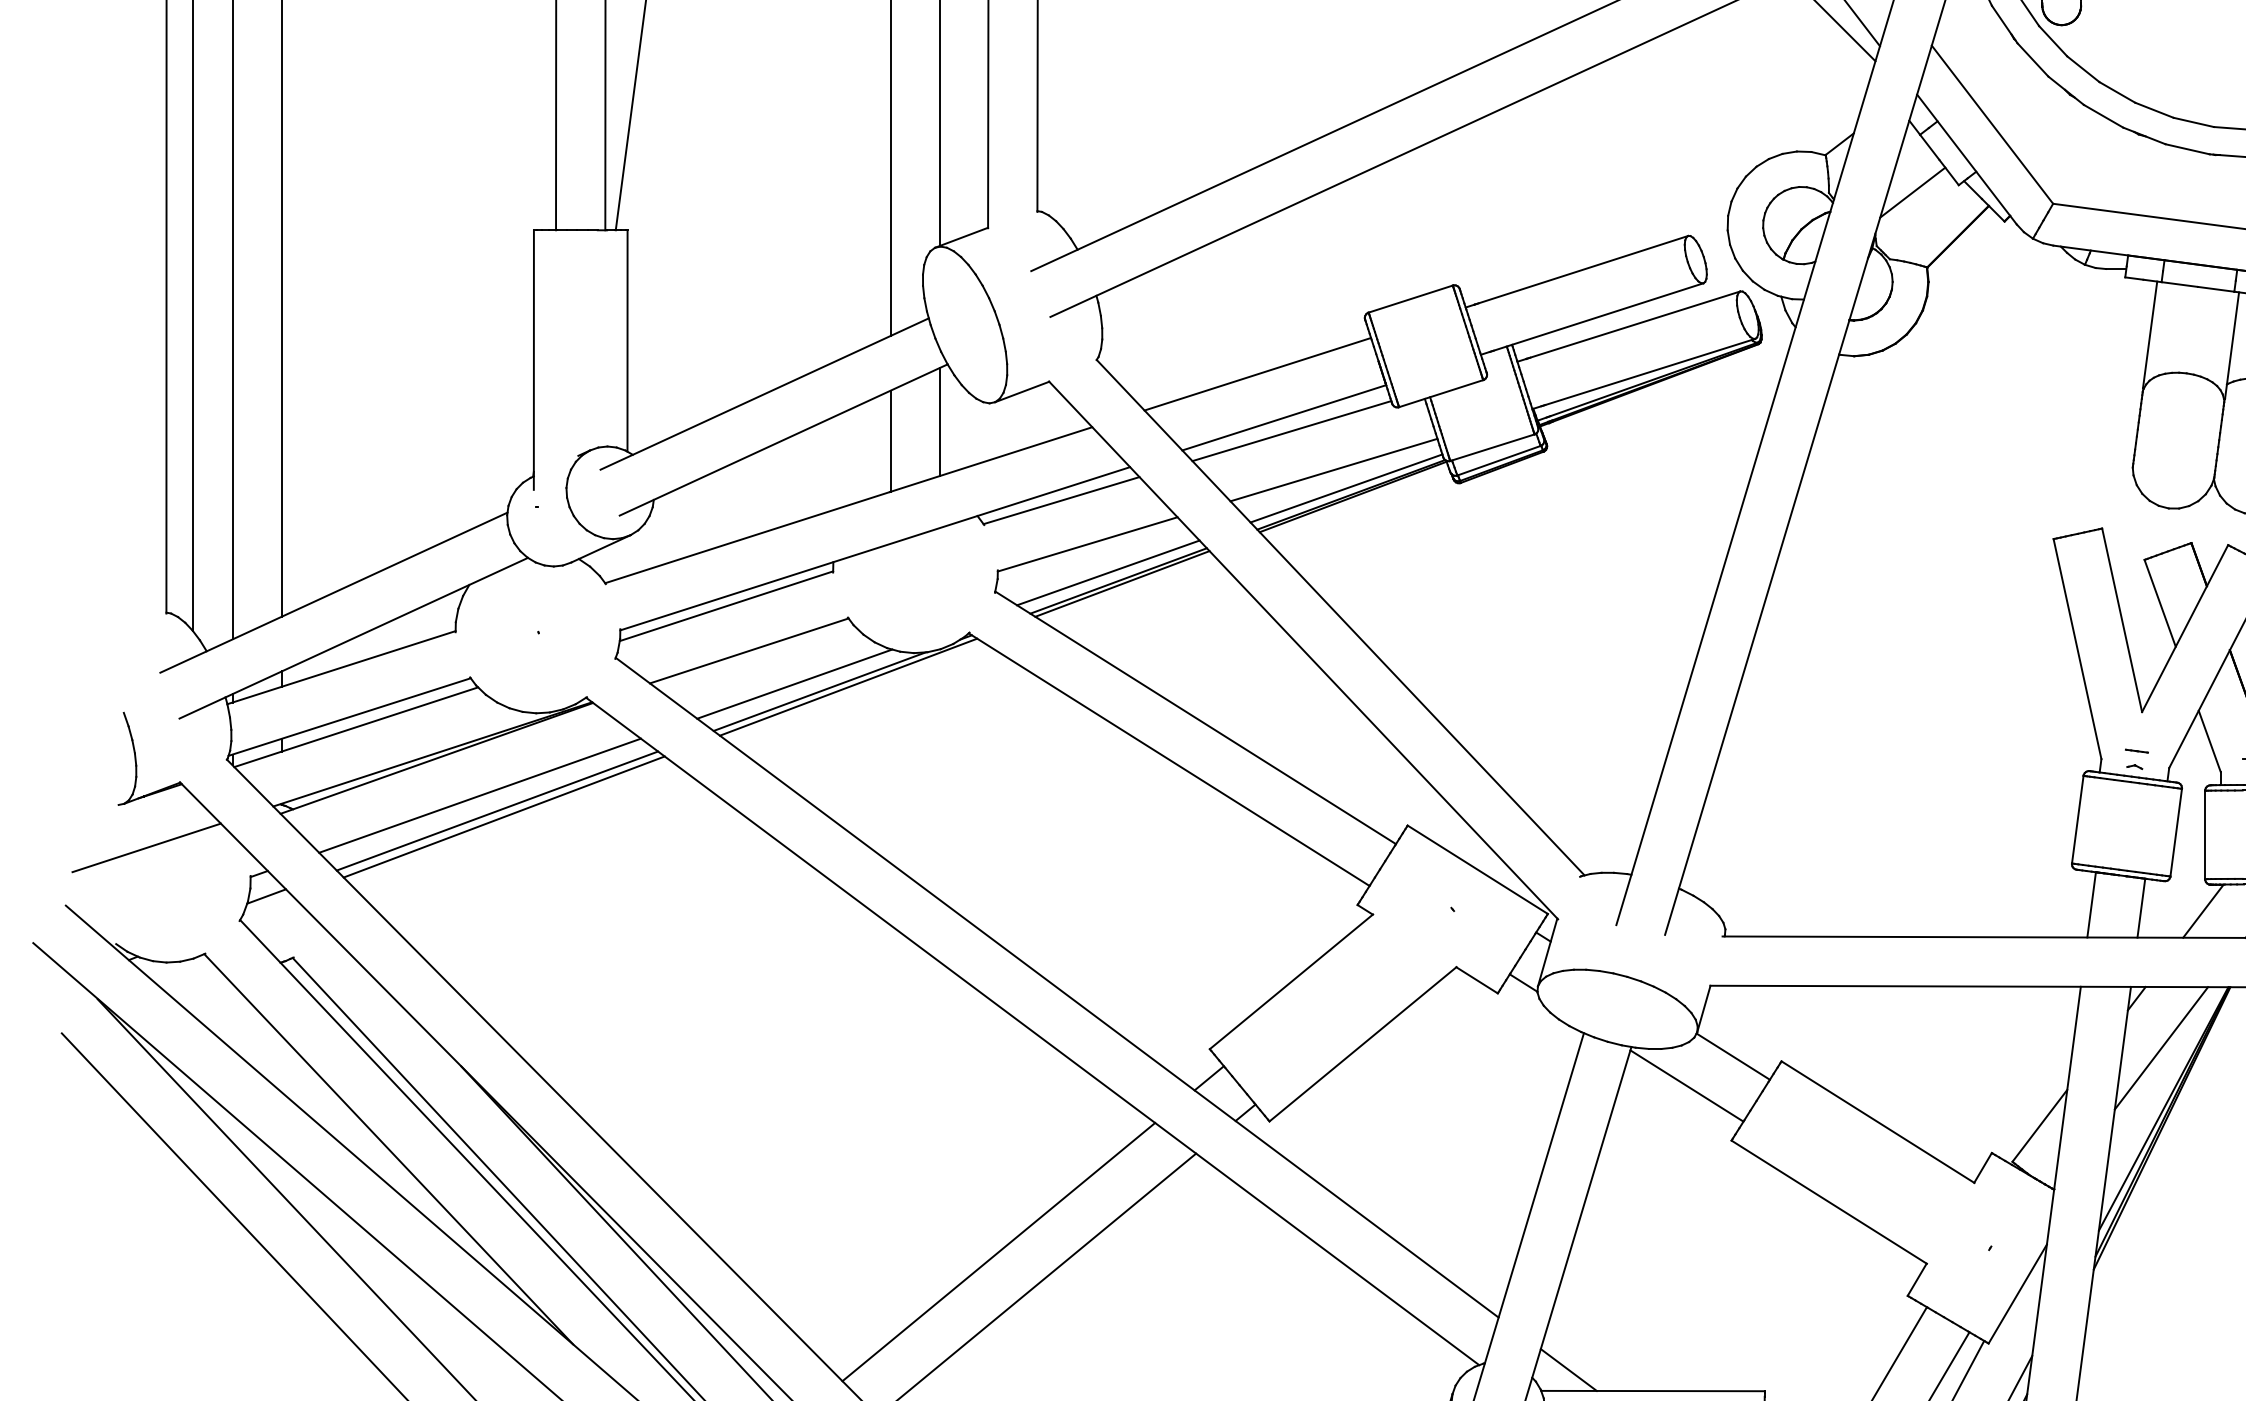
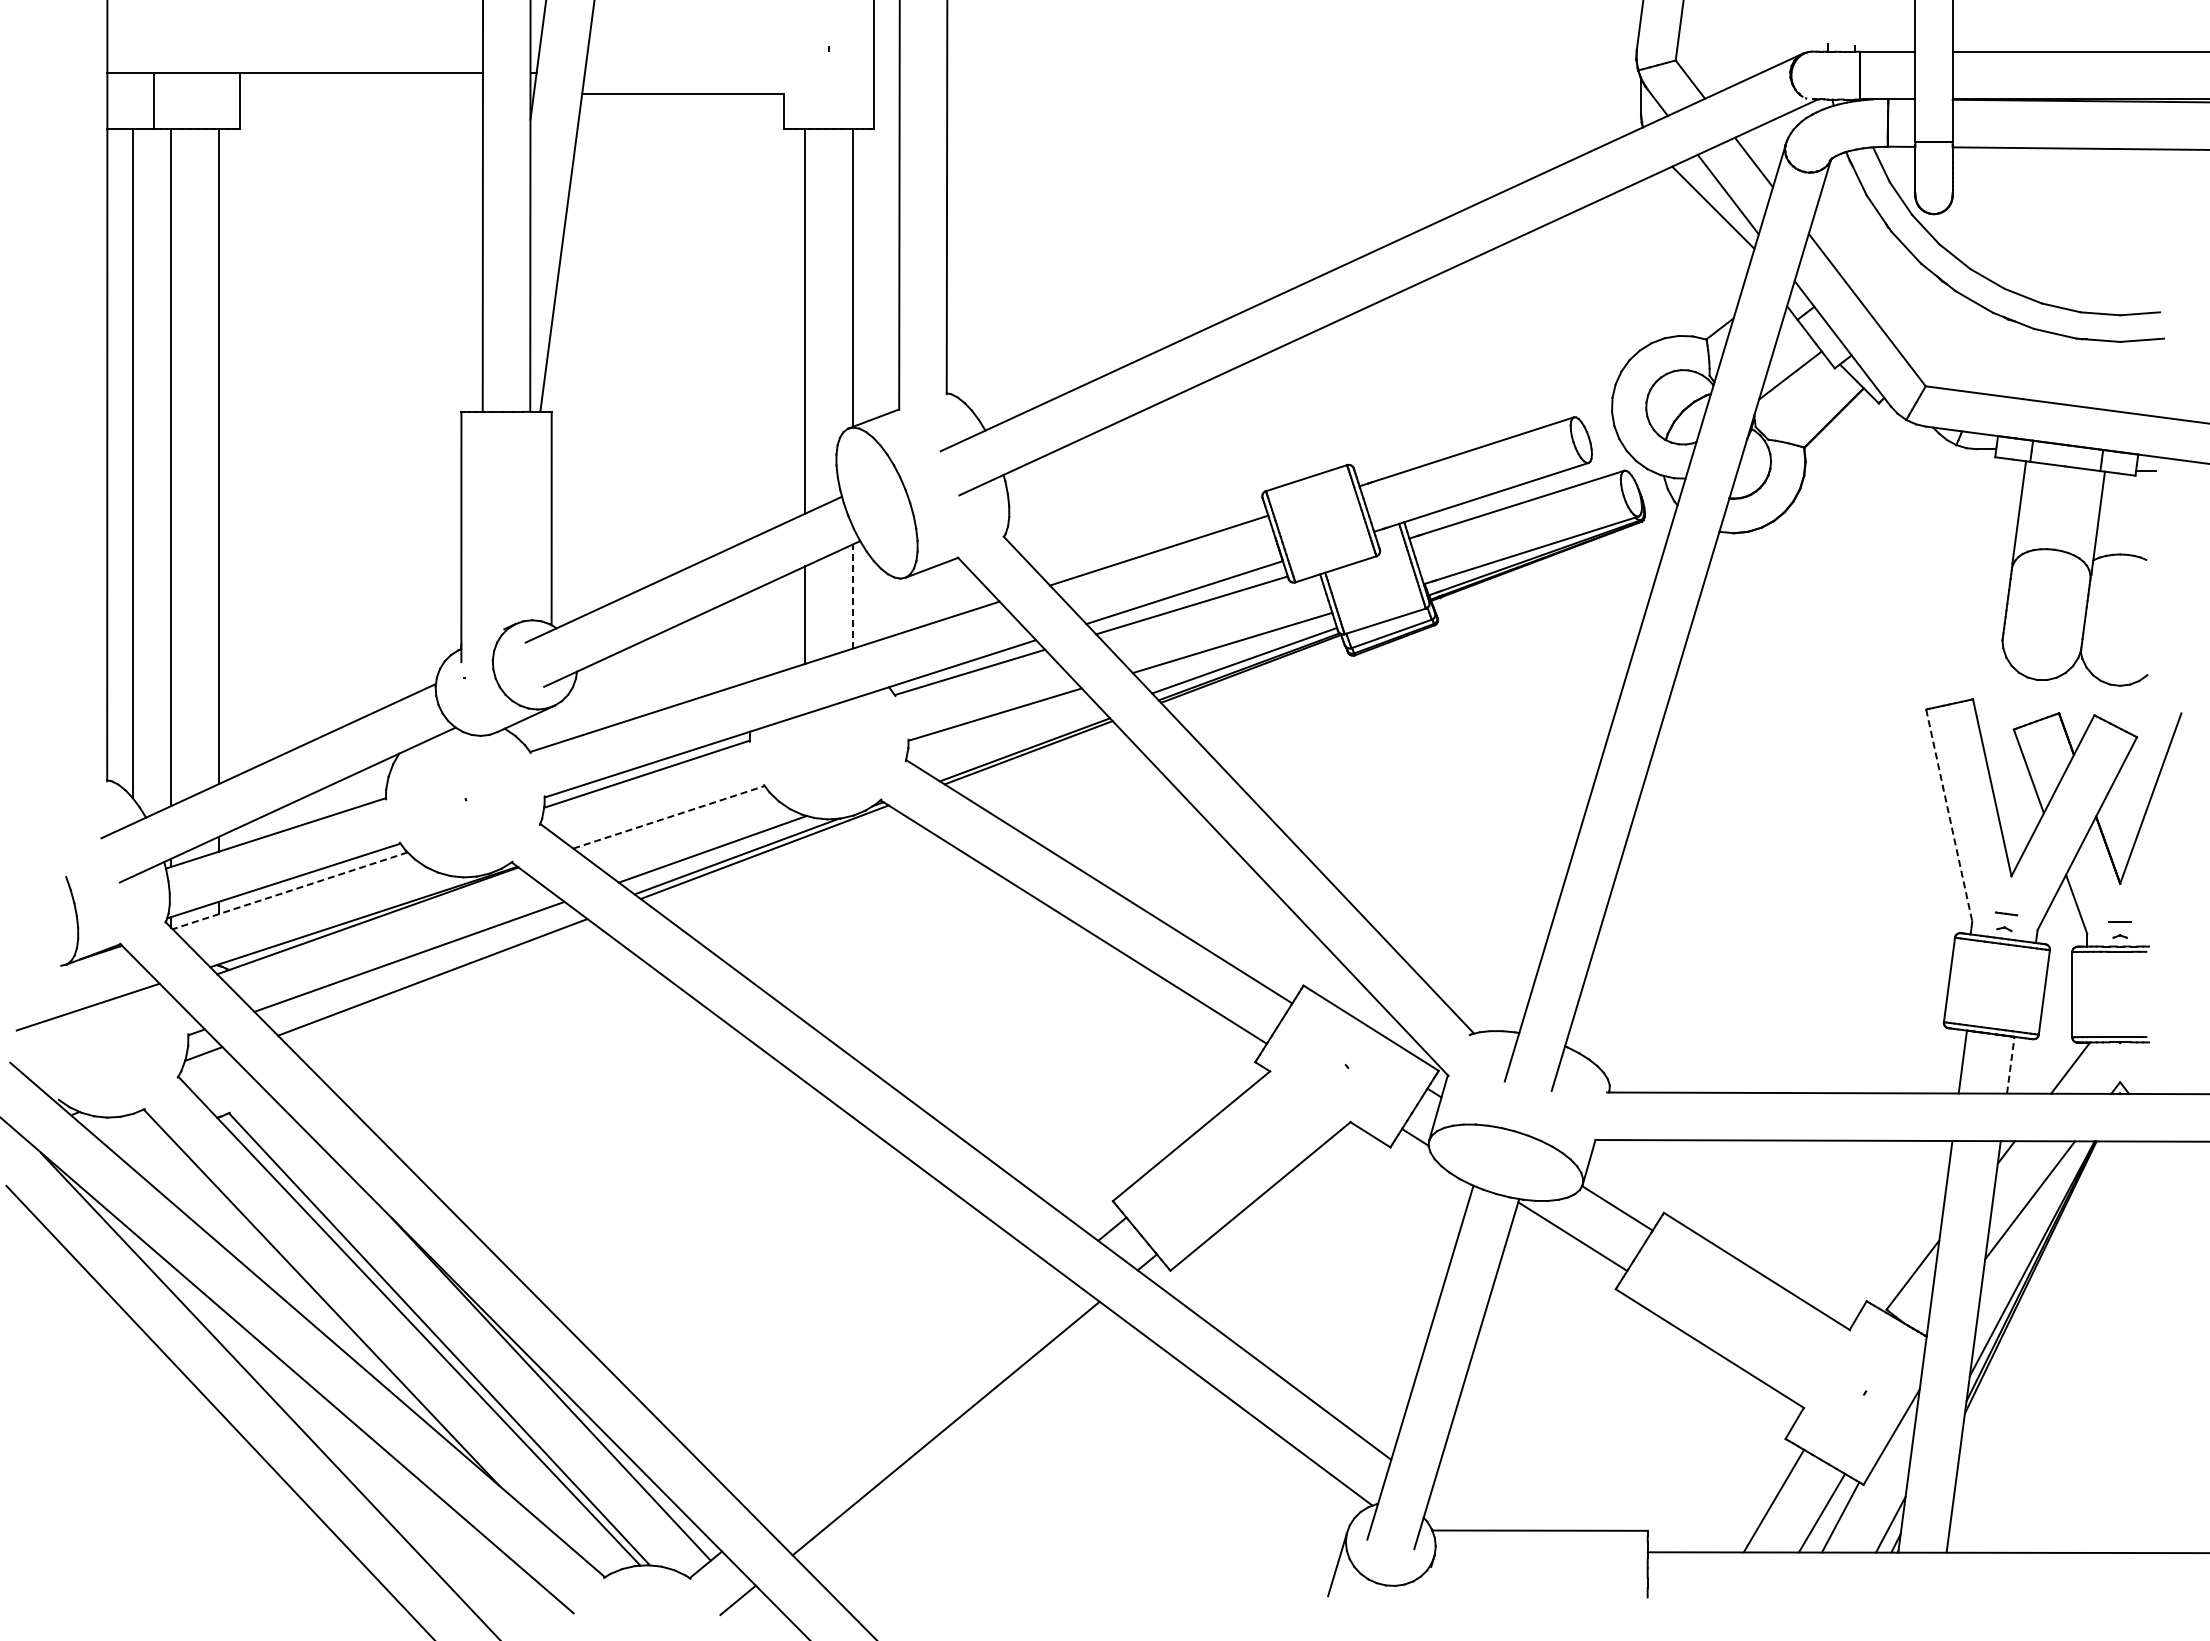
line: (939, 421) -> (852, 596), solid -> dashed
line: (1108, 572) -> (1015, 741), removed
line: (2077, 650) -> (1949, 816), solid -> dashed
line: (749, 651) -> (669, 817), solid -> dashed
line: (356, 726) -> (290, 890), solid -> dashed
line: (497, 810) -> (426, 971), removed
line: (2141, 908) -> (2010, 1065), solid -> dashed
line: (998, 1251) -> (909, 1396), removed
line: (1568, 1370) -> (1458, 1510), removed

